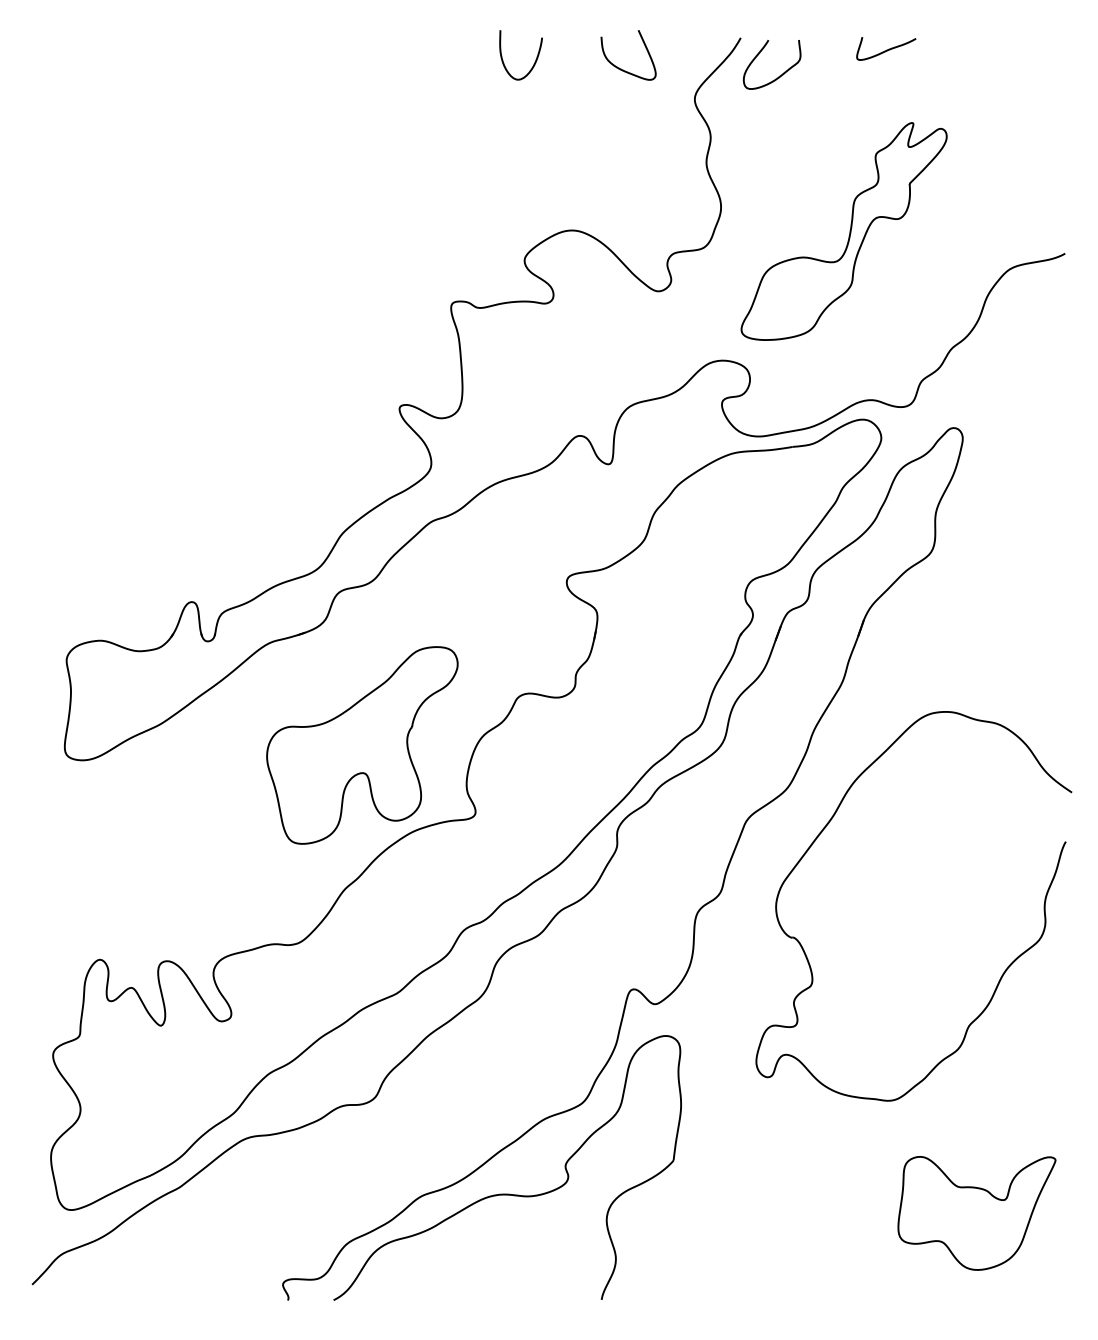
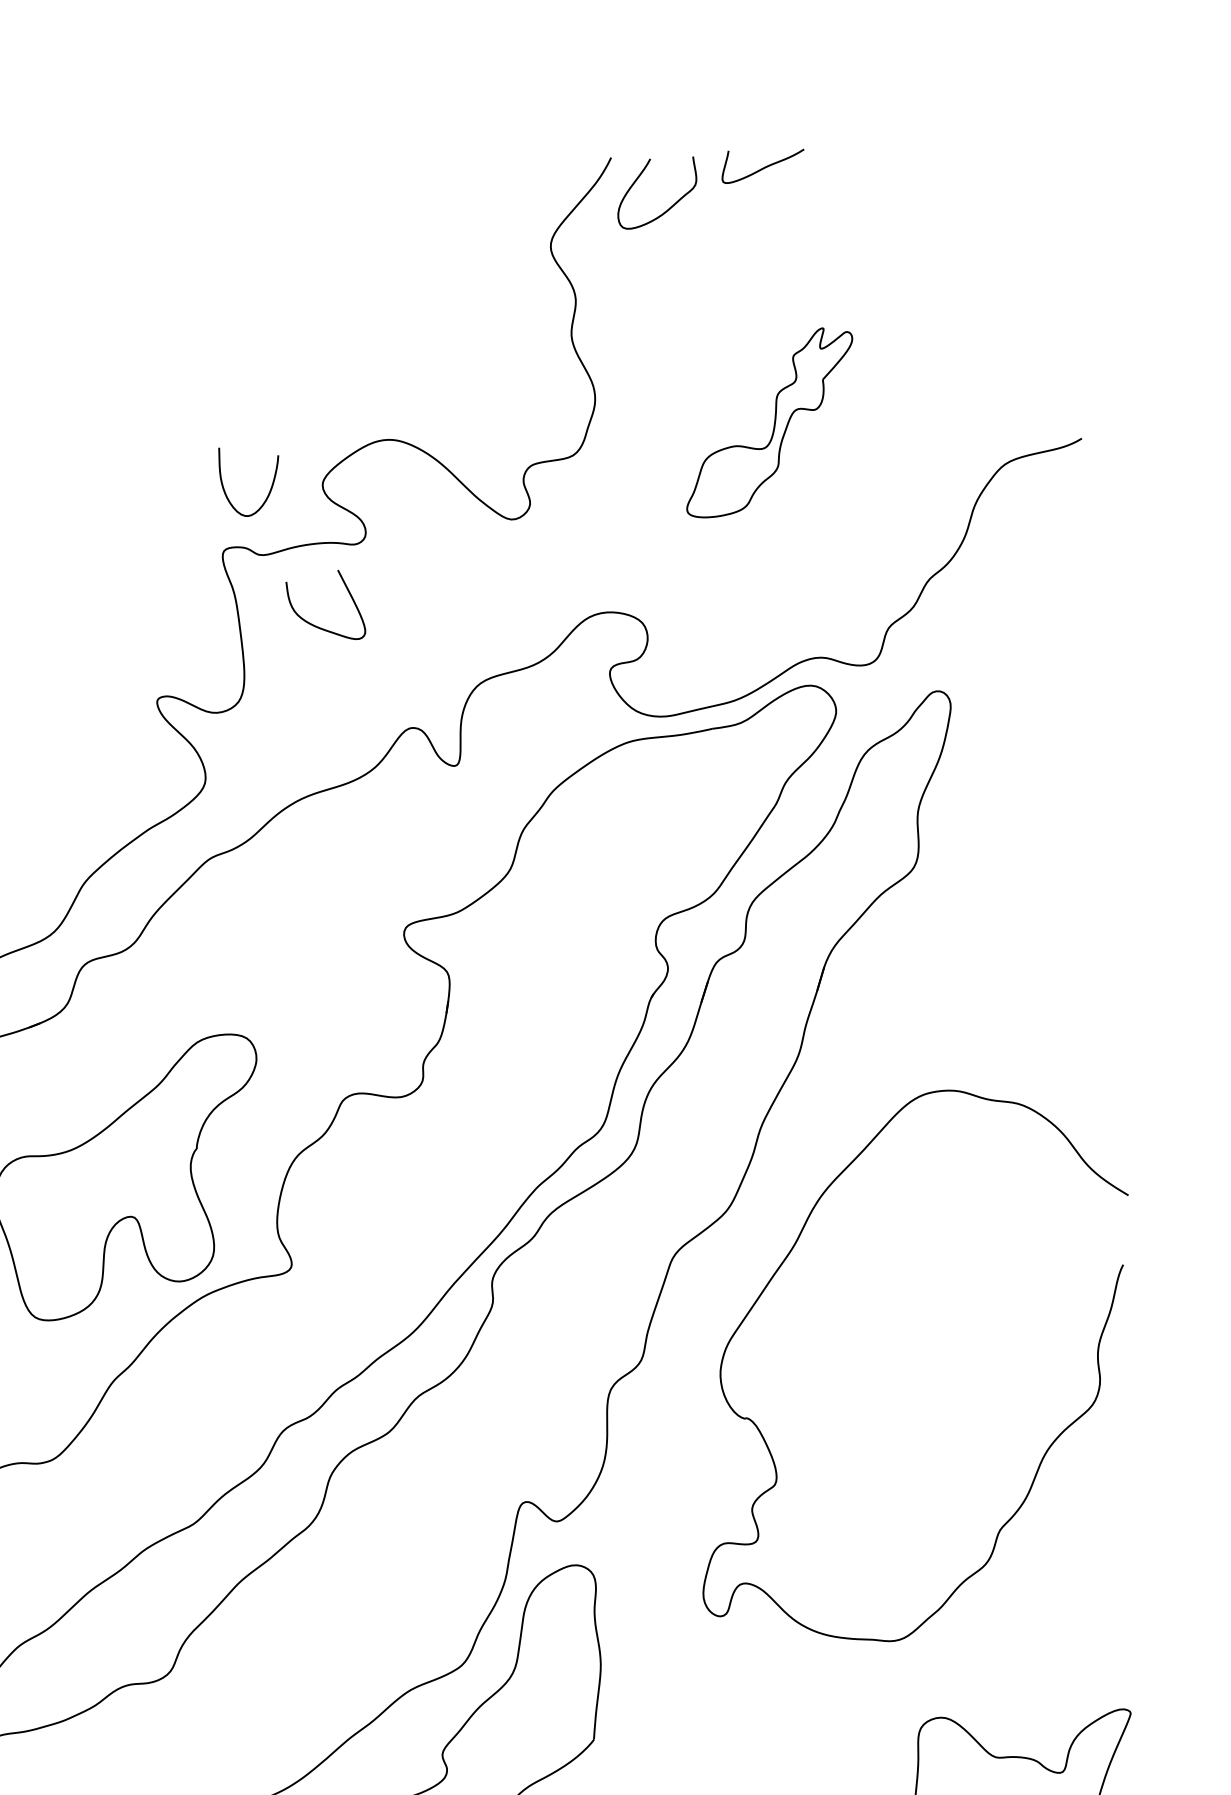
curve: (886, 49) -> (763, 166), moved
curve: (535, 59) -> (270, 486), moved
curve: (621, 68) -> (316, 625), moved
part: (843, 231) -> (768, 422), size x0.6

